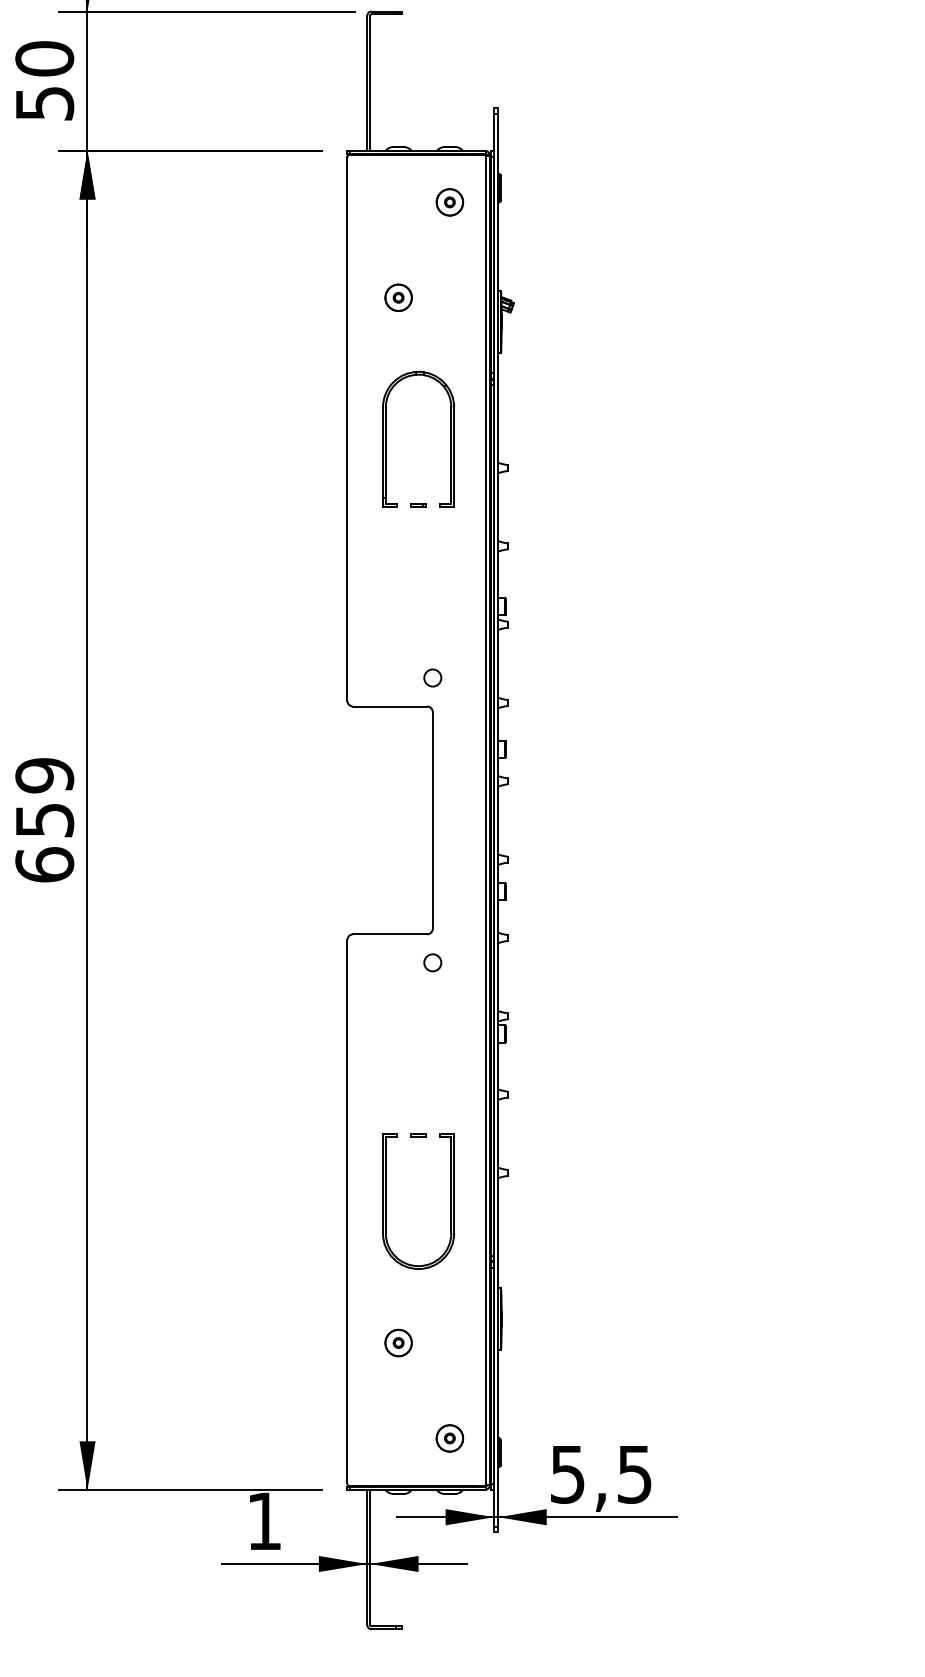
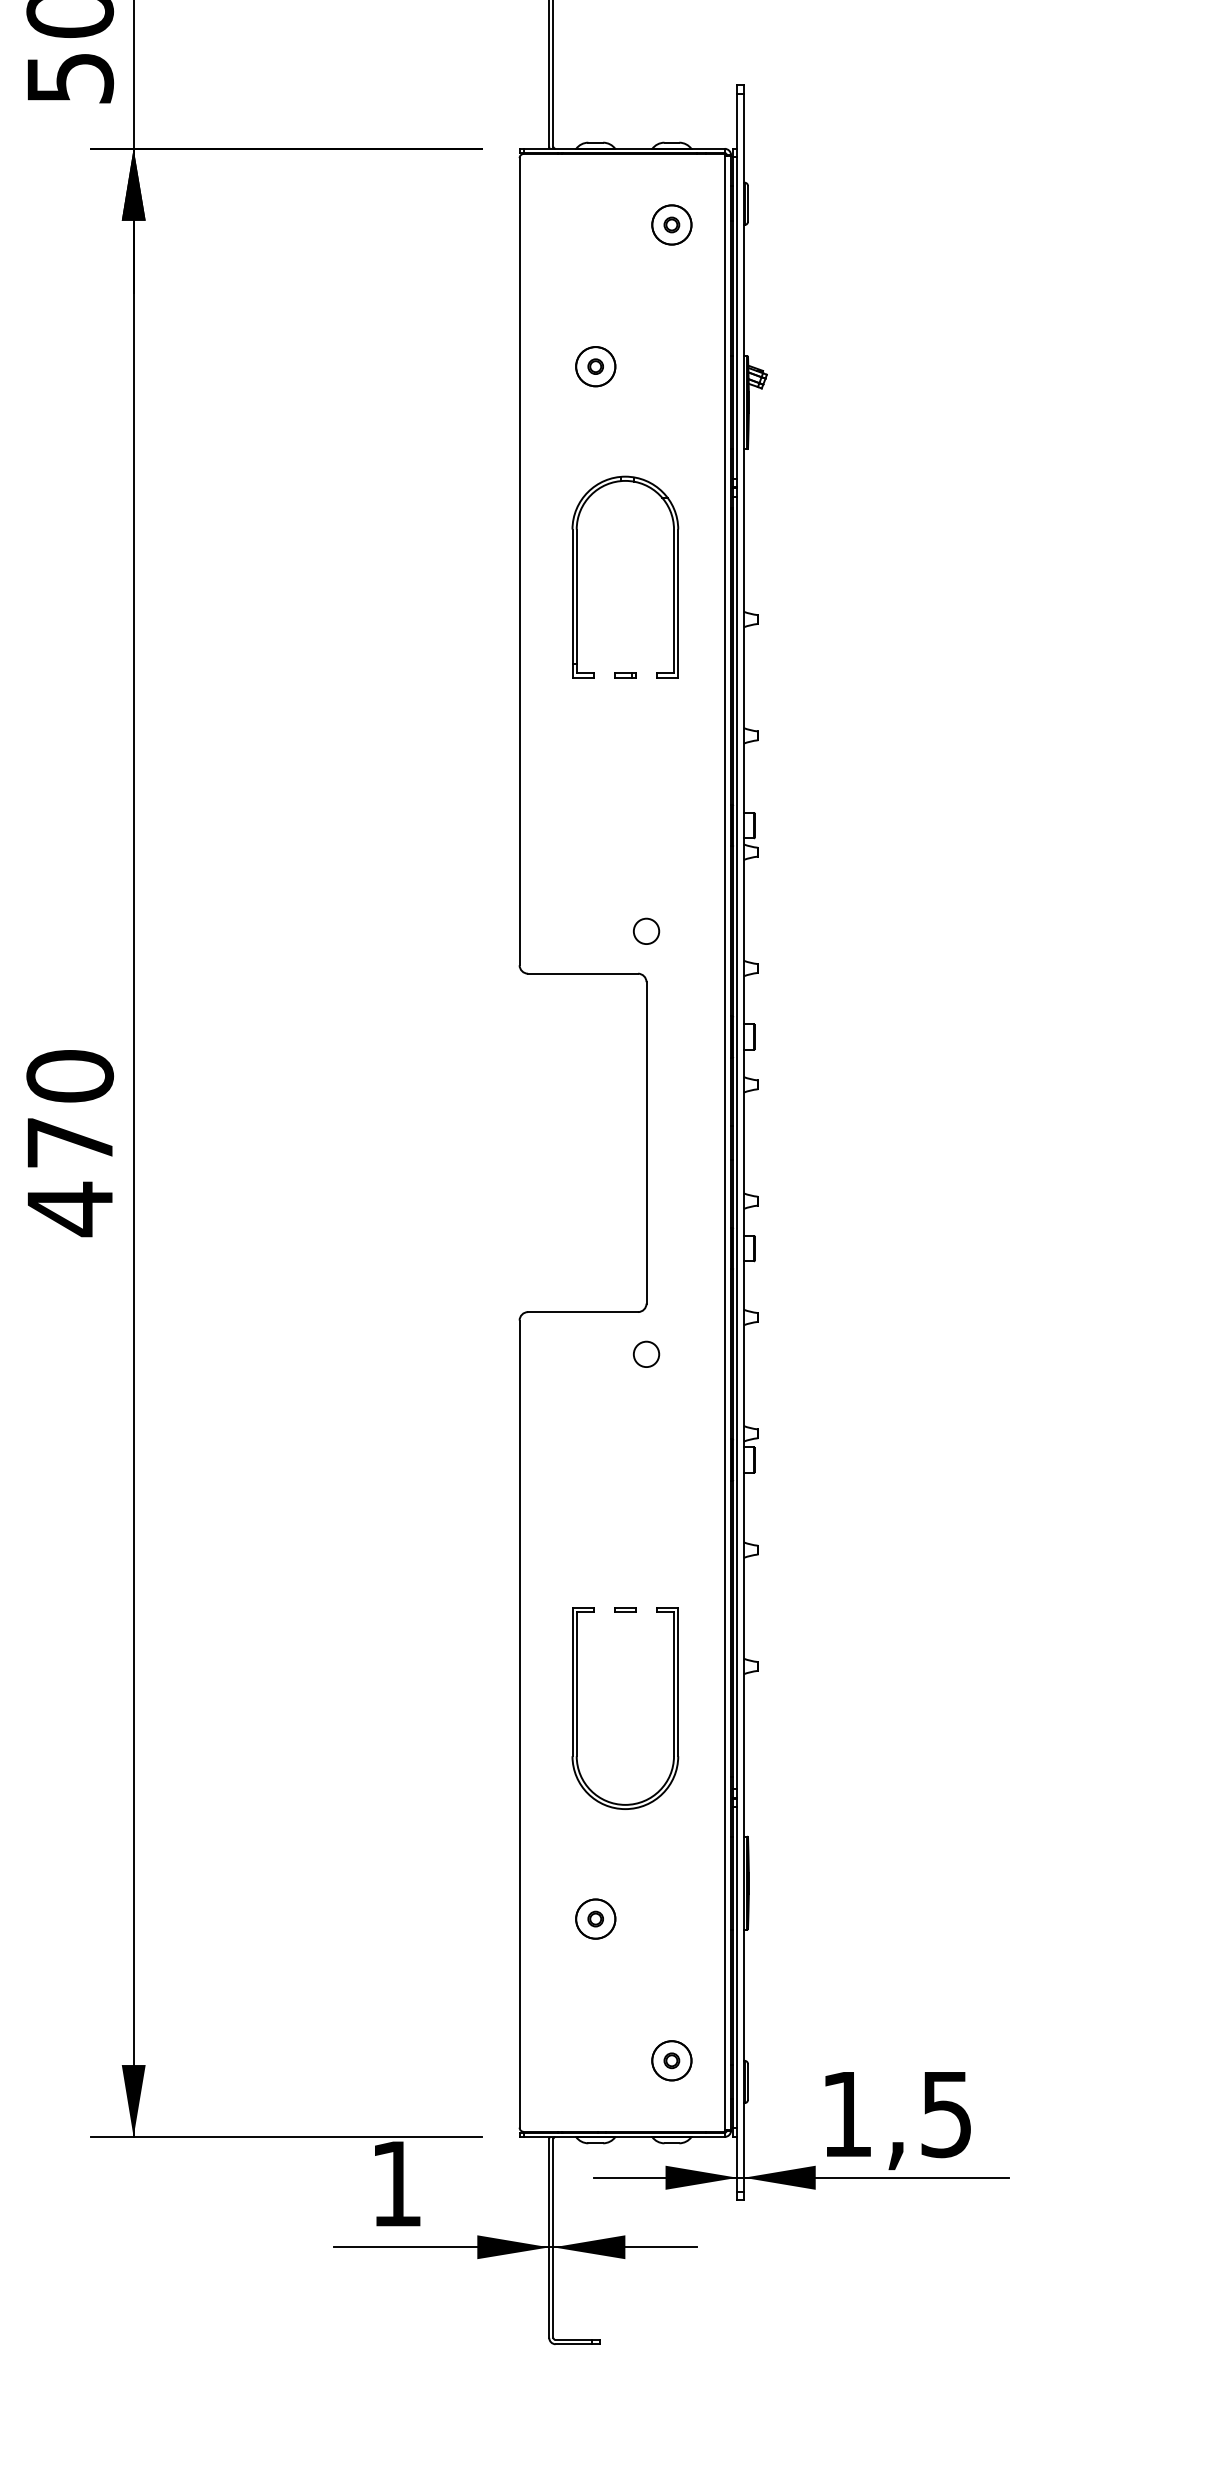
text: (44, 820) -> (69, 1143), 659 -> 470
text: (567, 1474) -> (846, 2114), 5,5 -> 1,5

